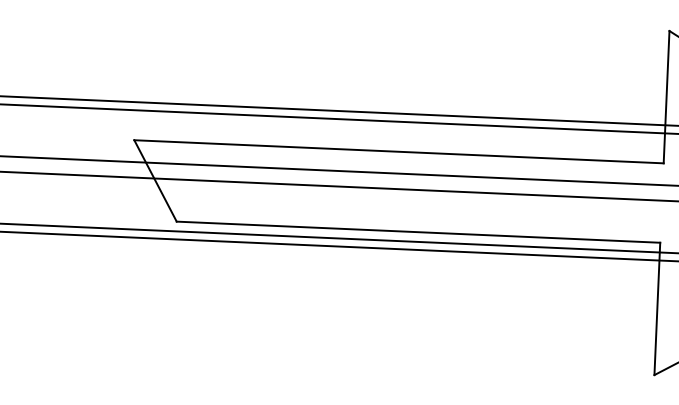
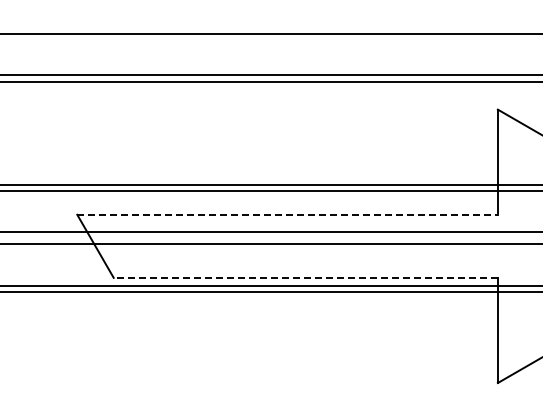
line: (400, 151) -> (288, 214), solid -> dashed
line: (418, 231) -> (305, 277), solid -> dashed

